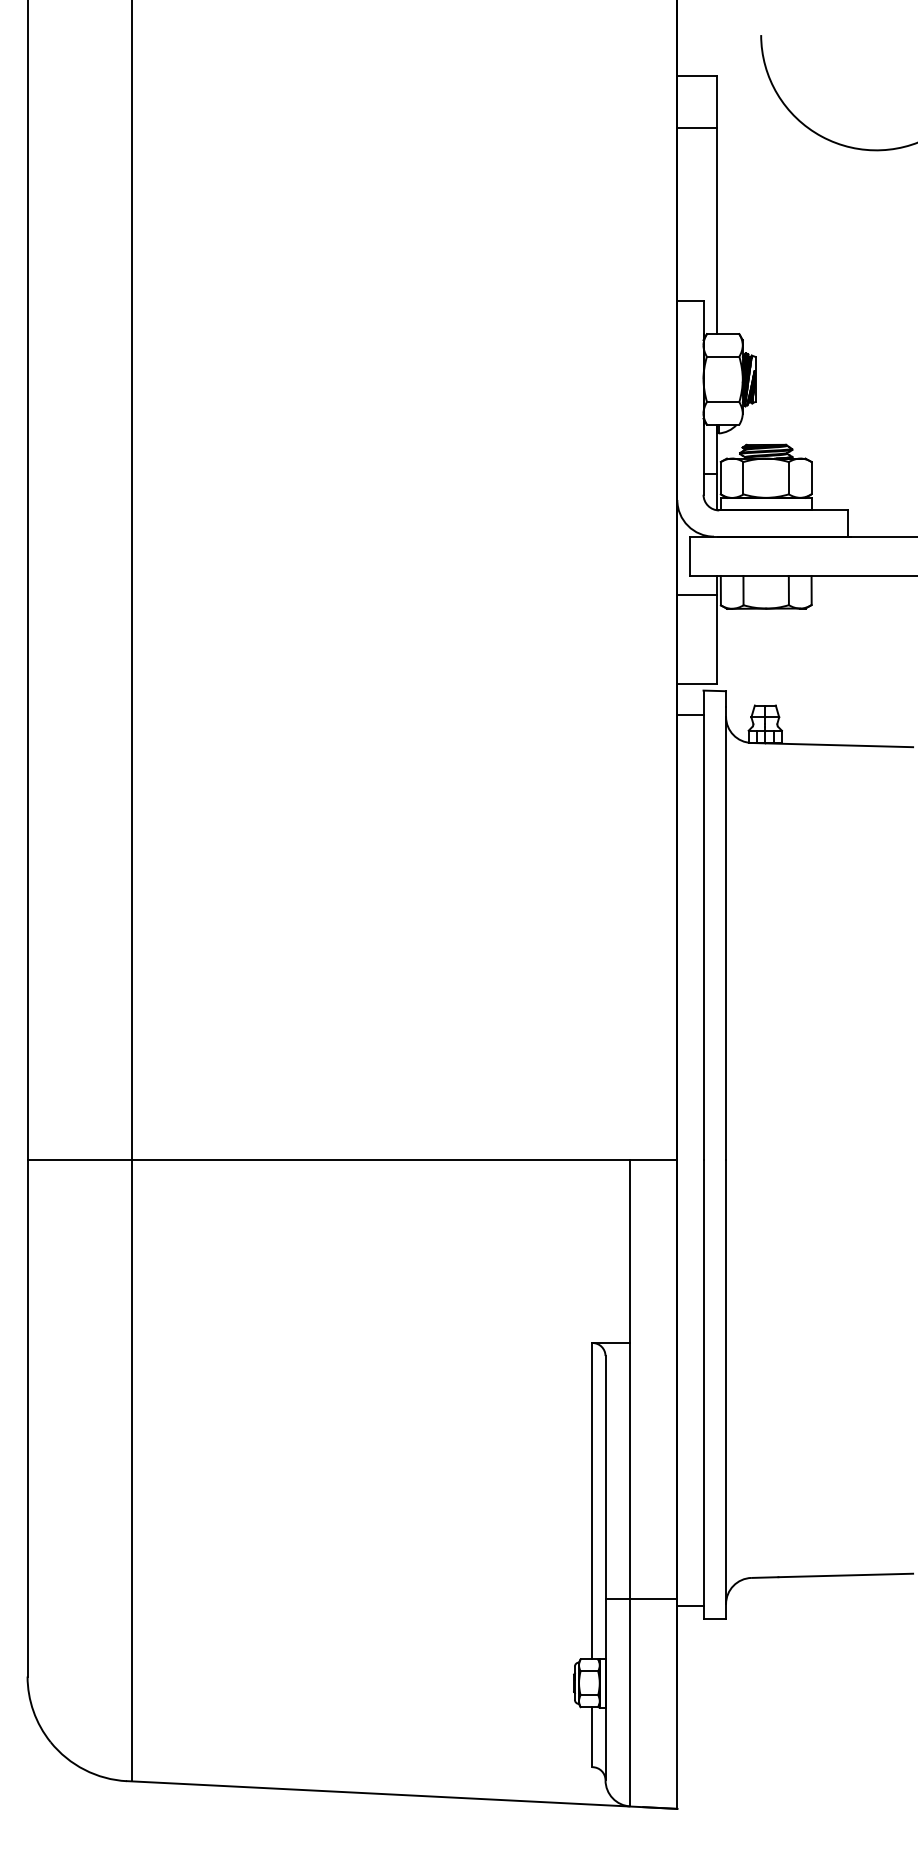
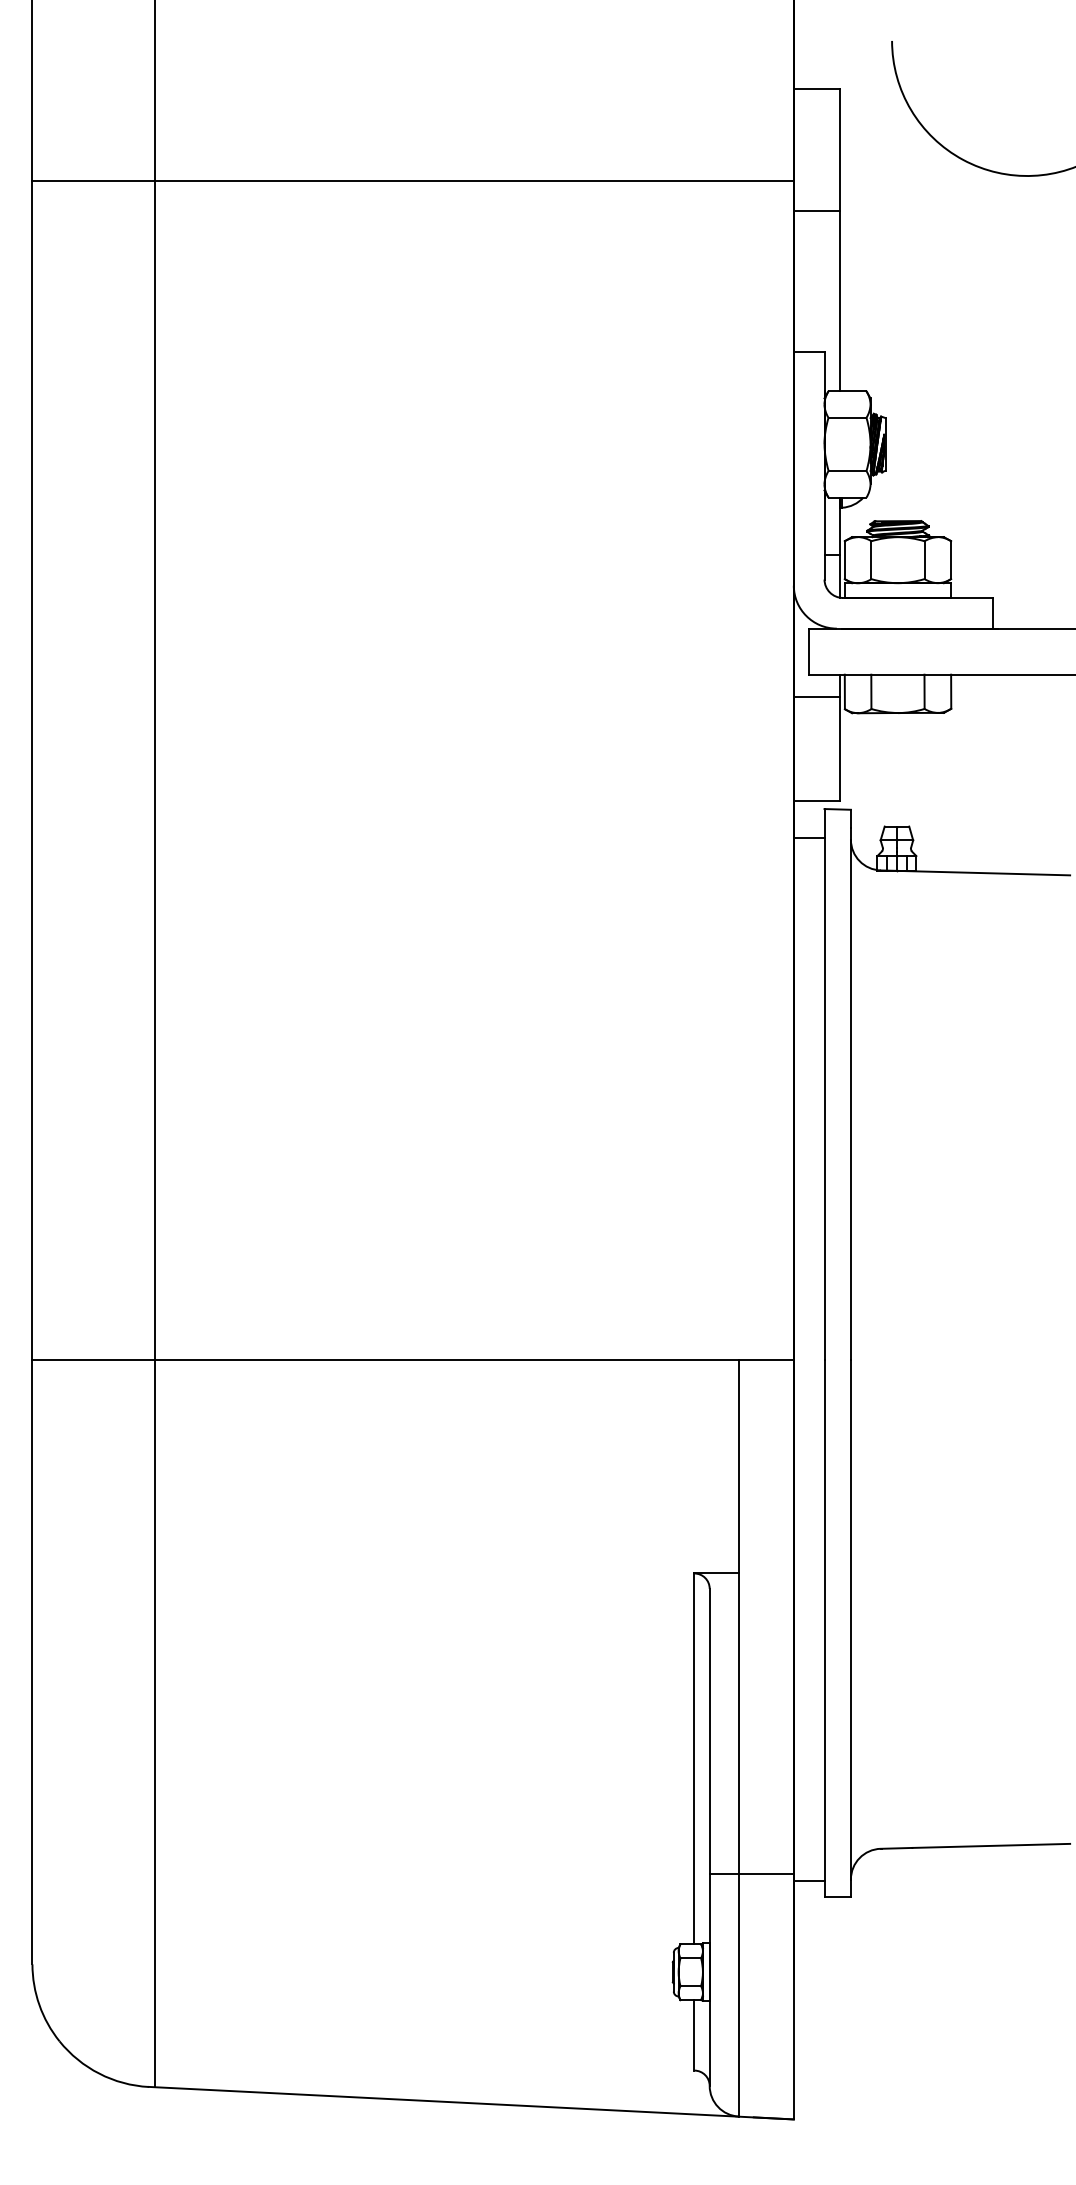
line: (696, 127) -> (816, 211), moved
line: (351, 154) -> (412, 180), added

